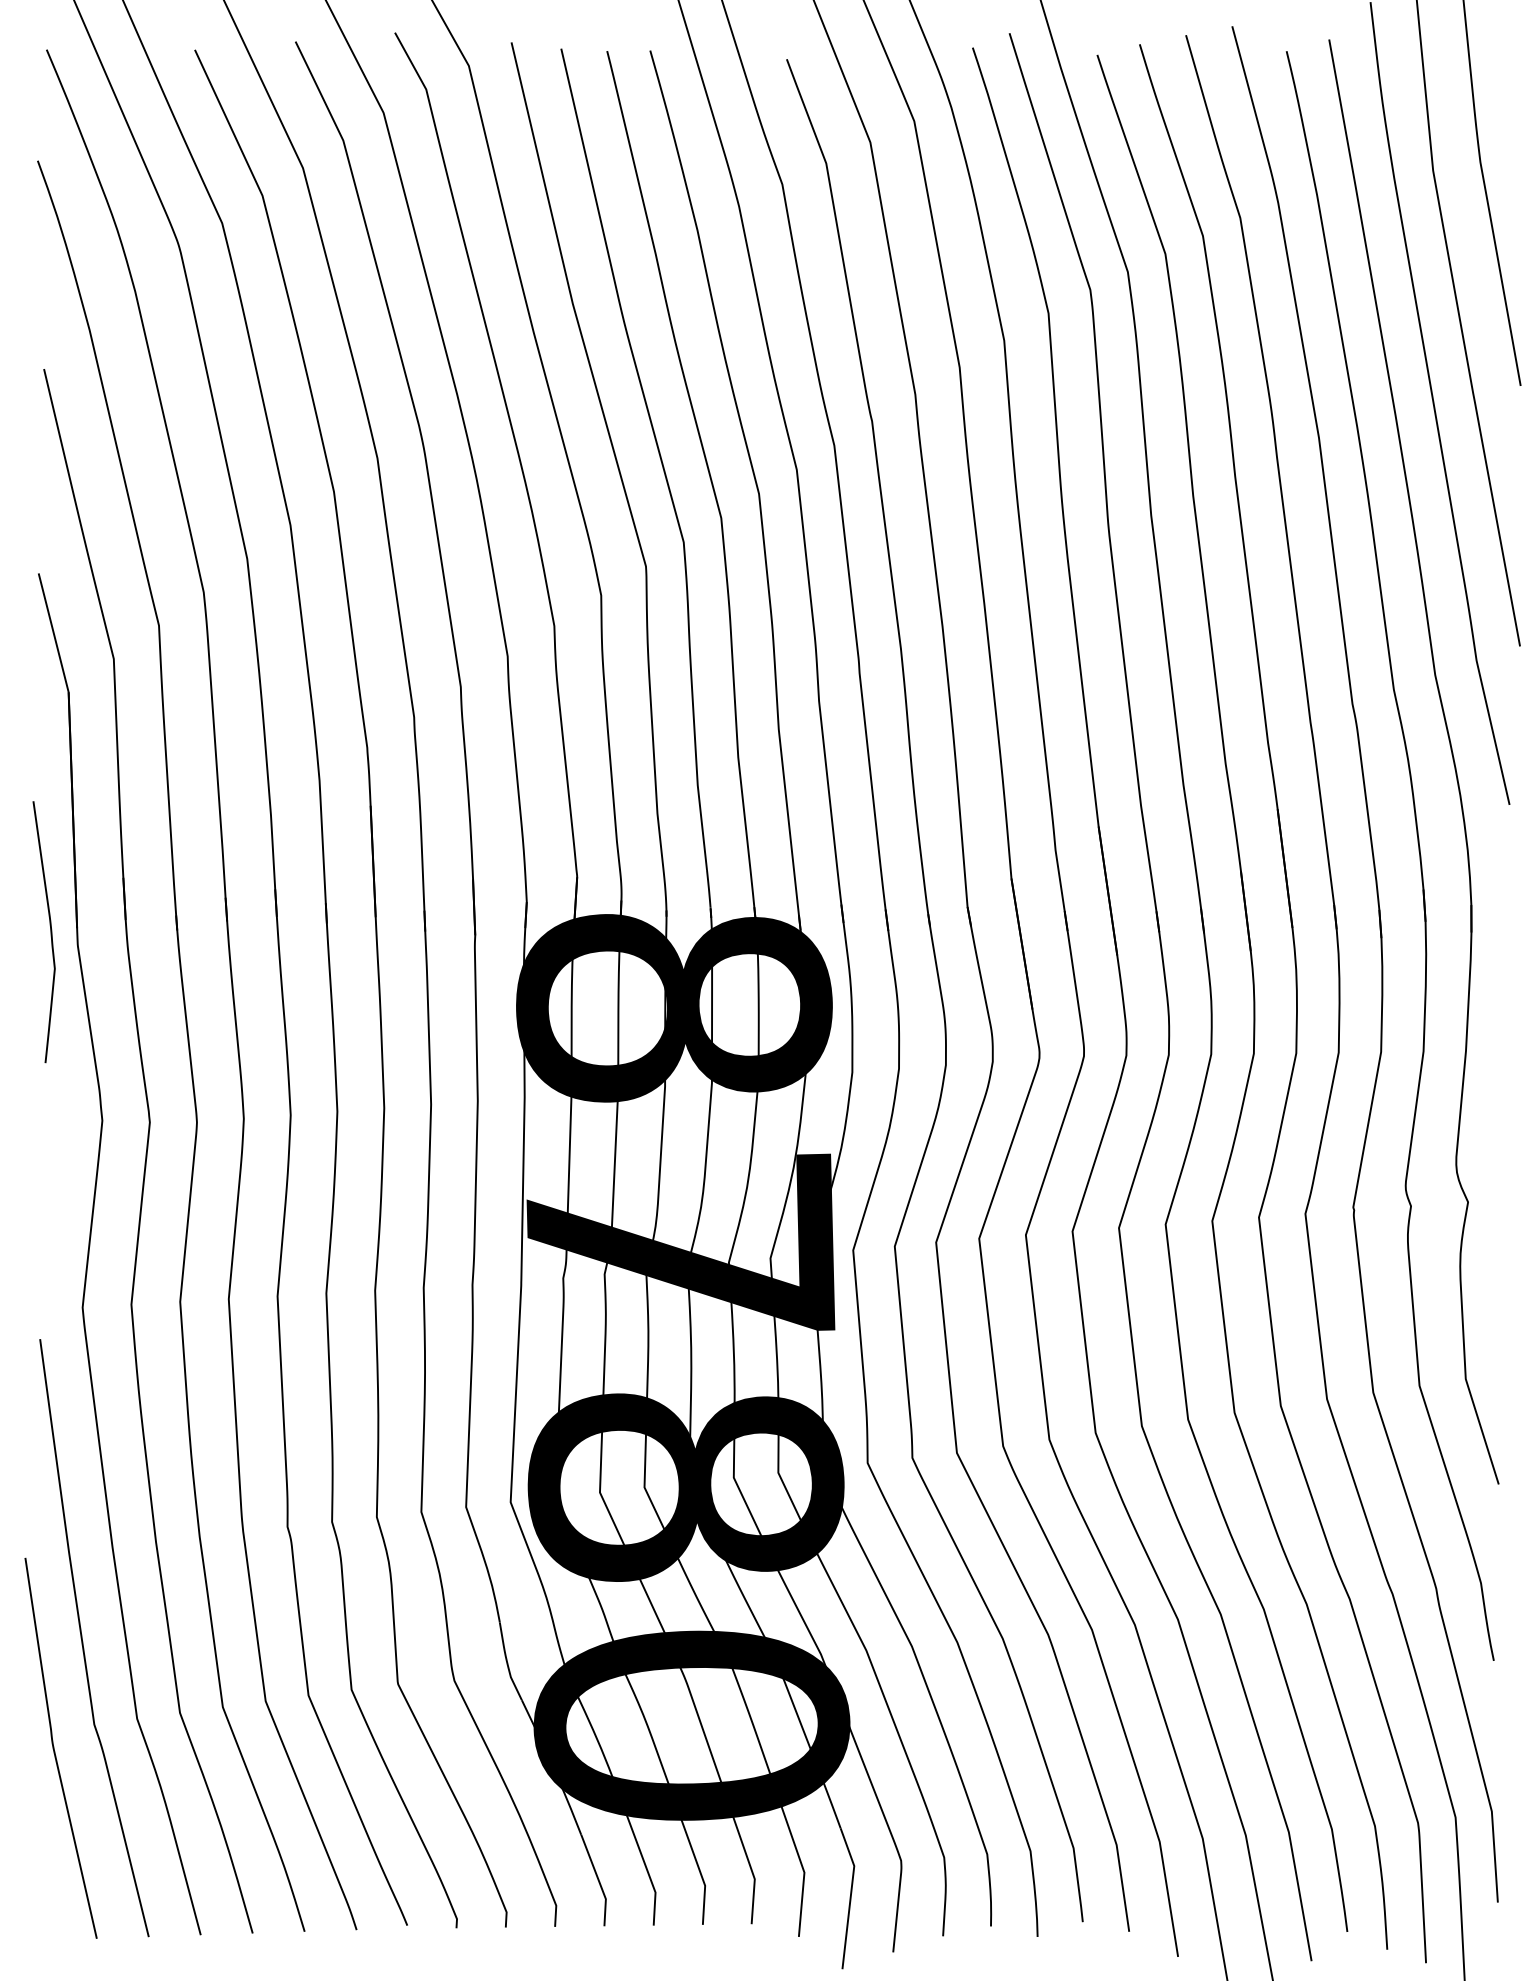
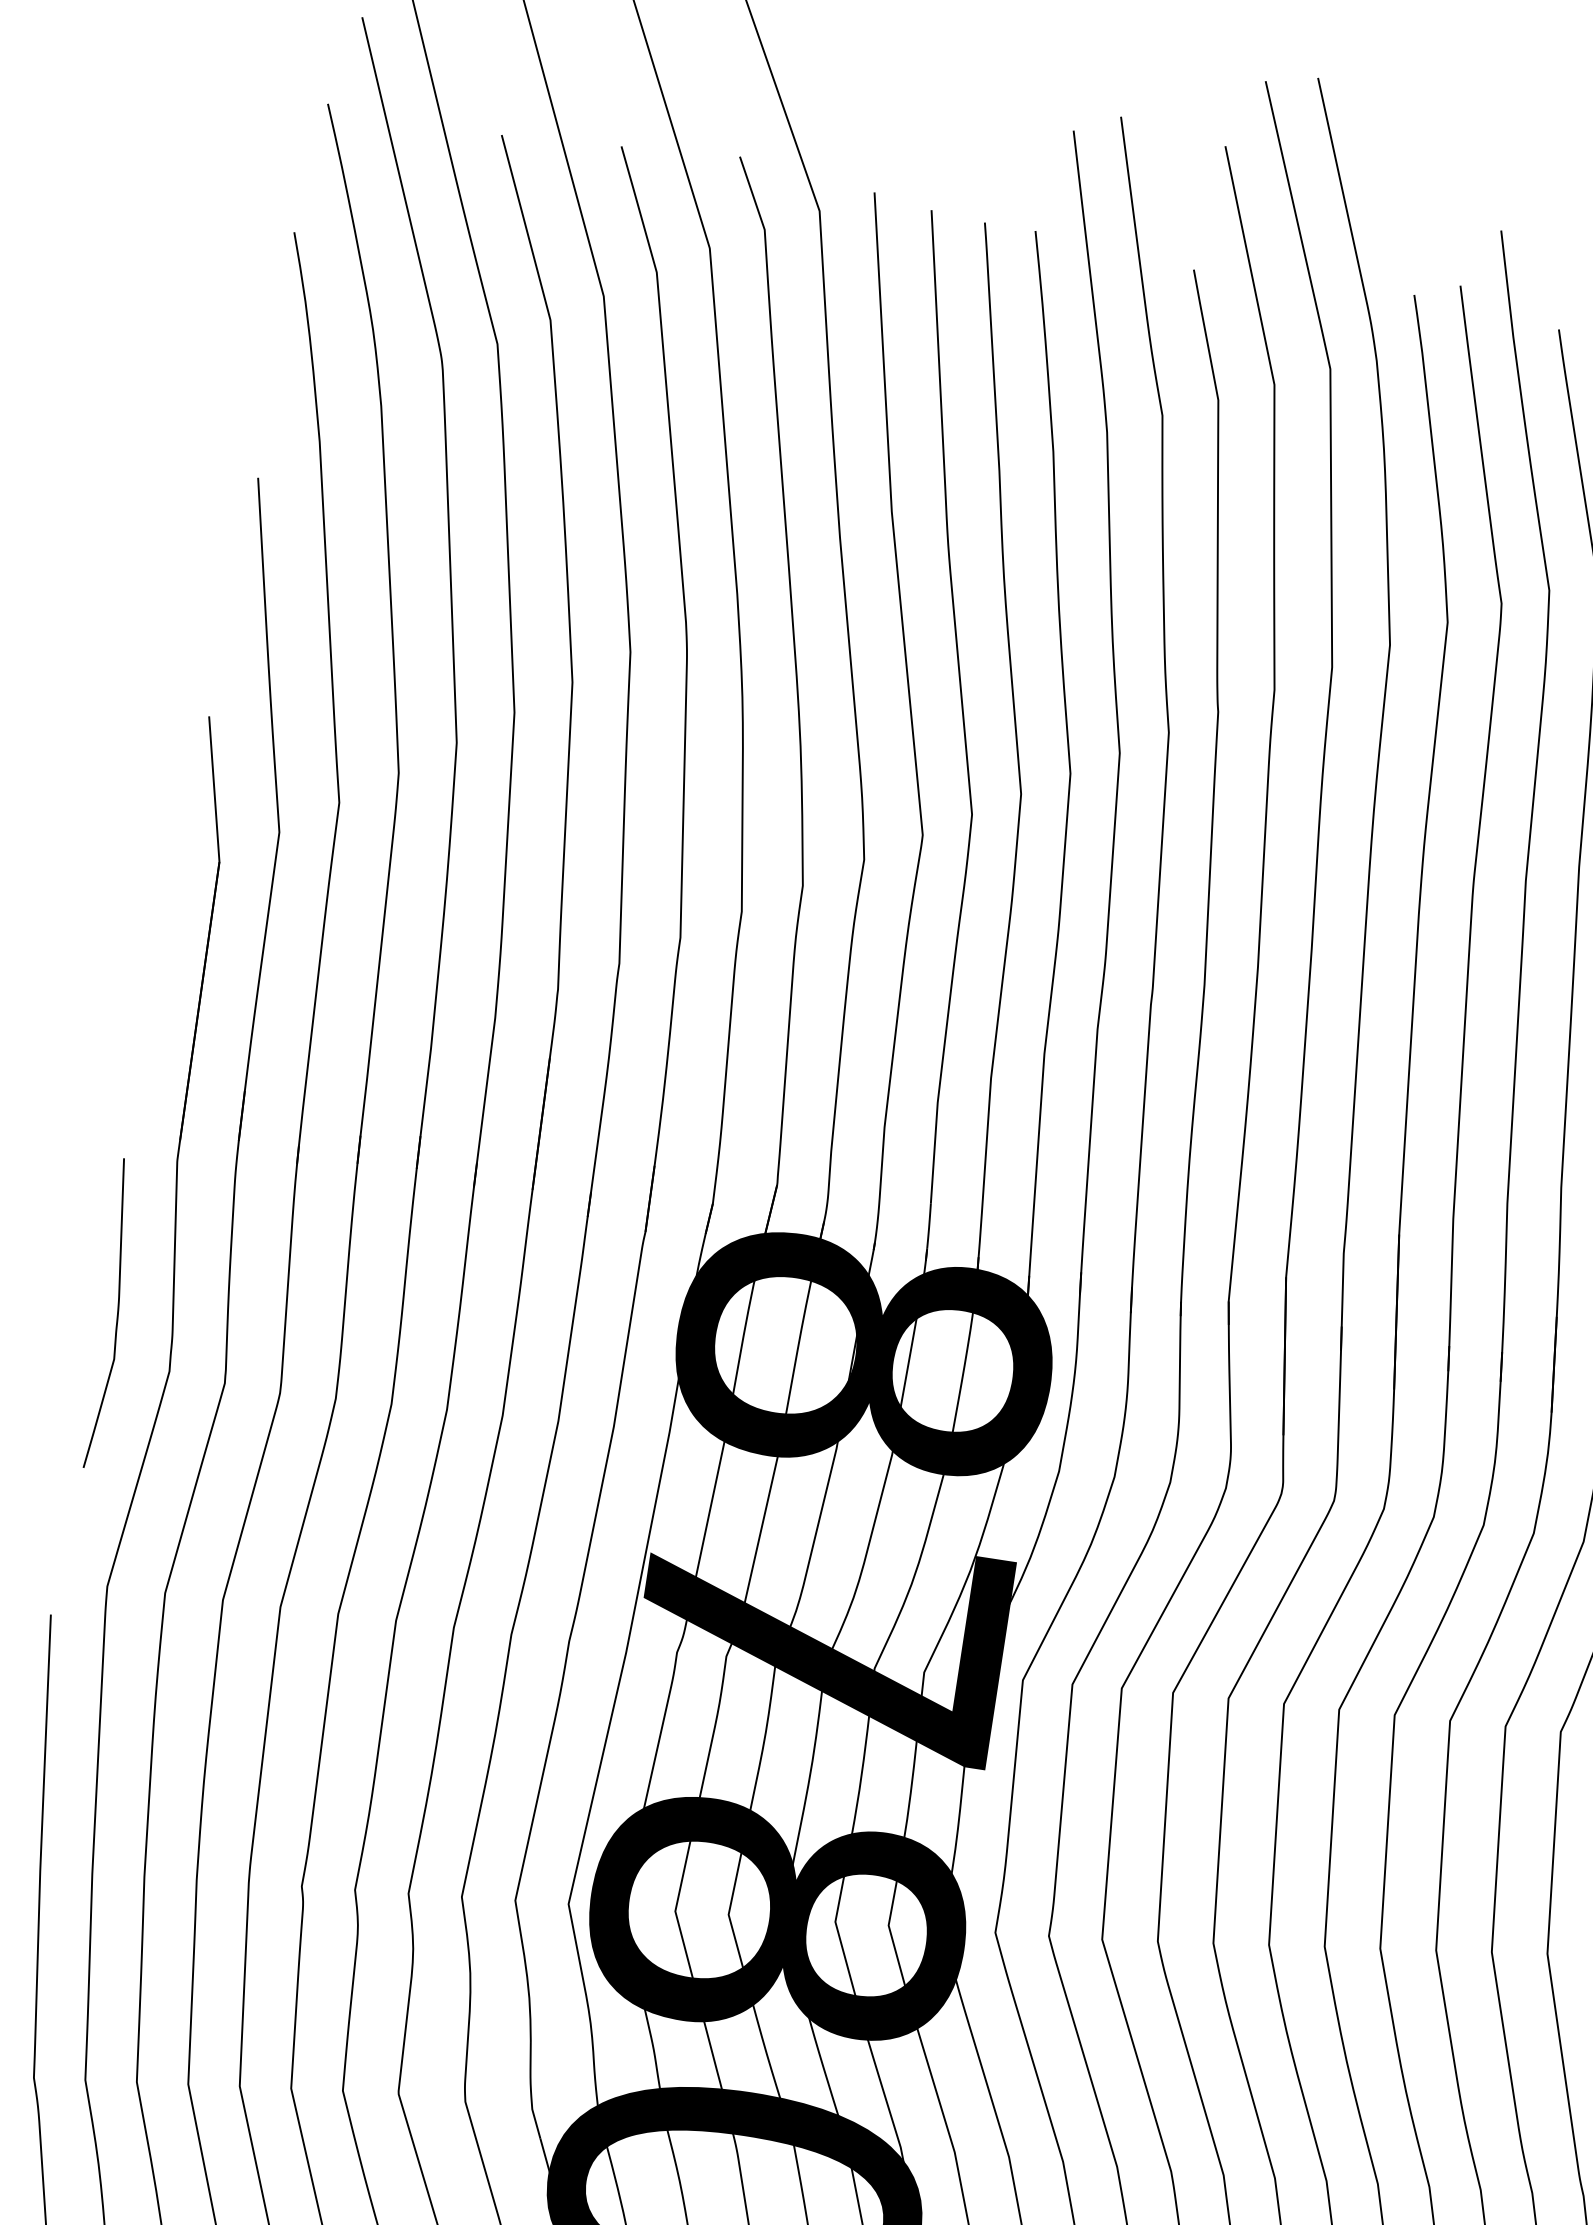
curve: (50, 932) -> (116, 1315), moved

